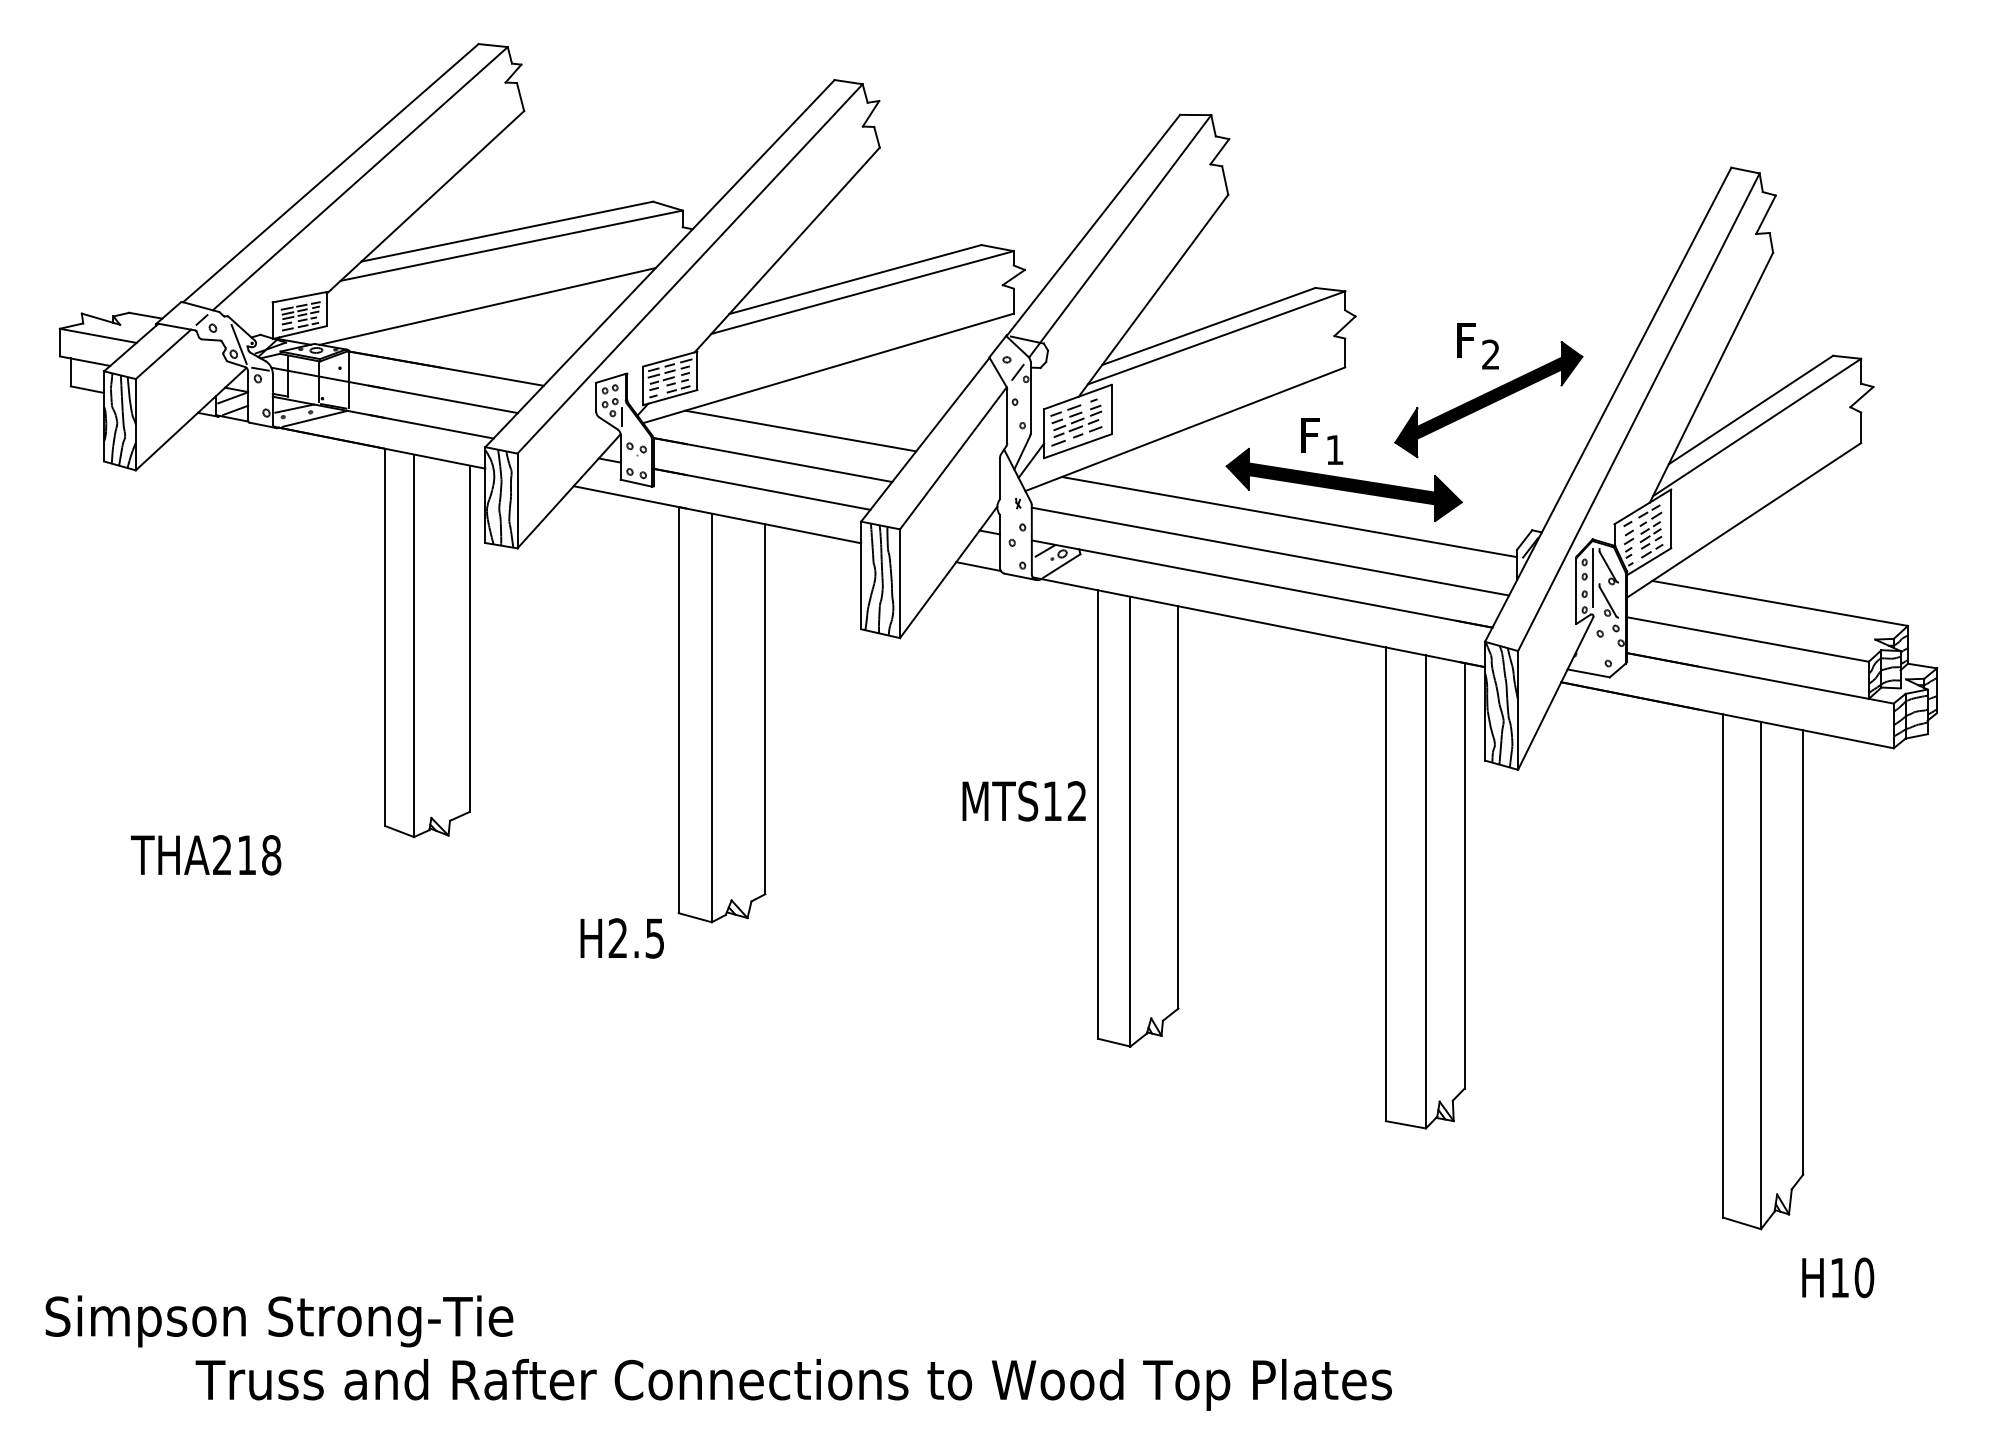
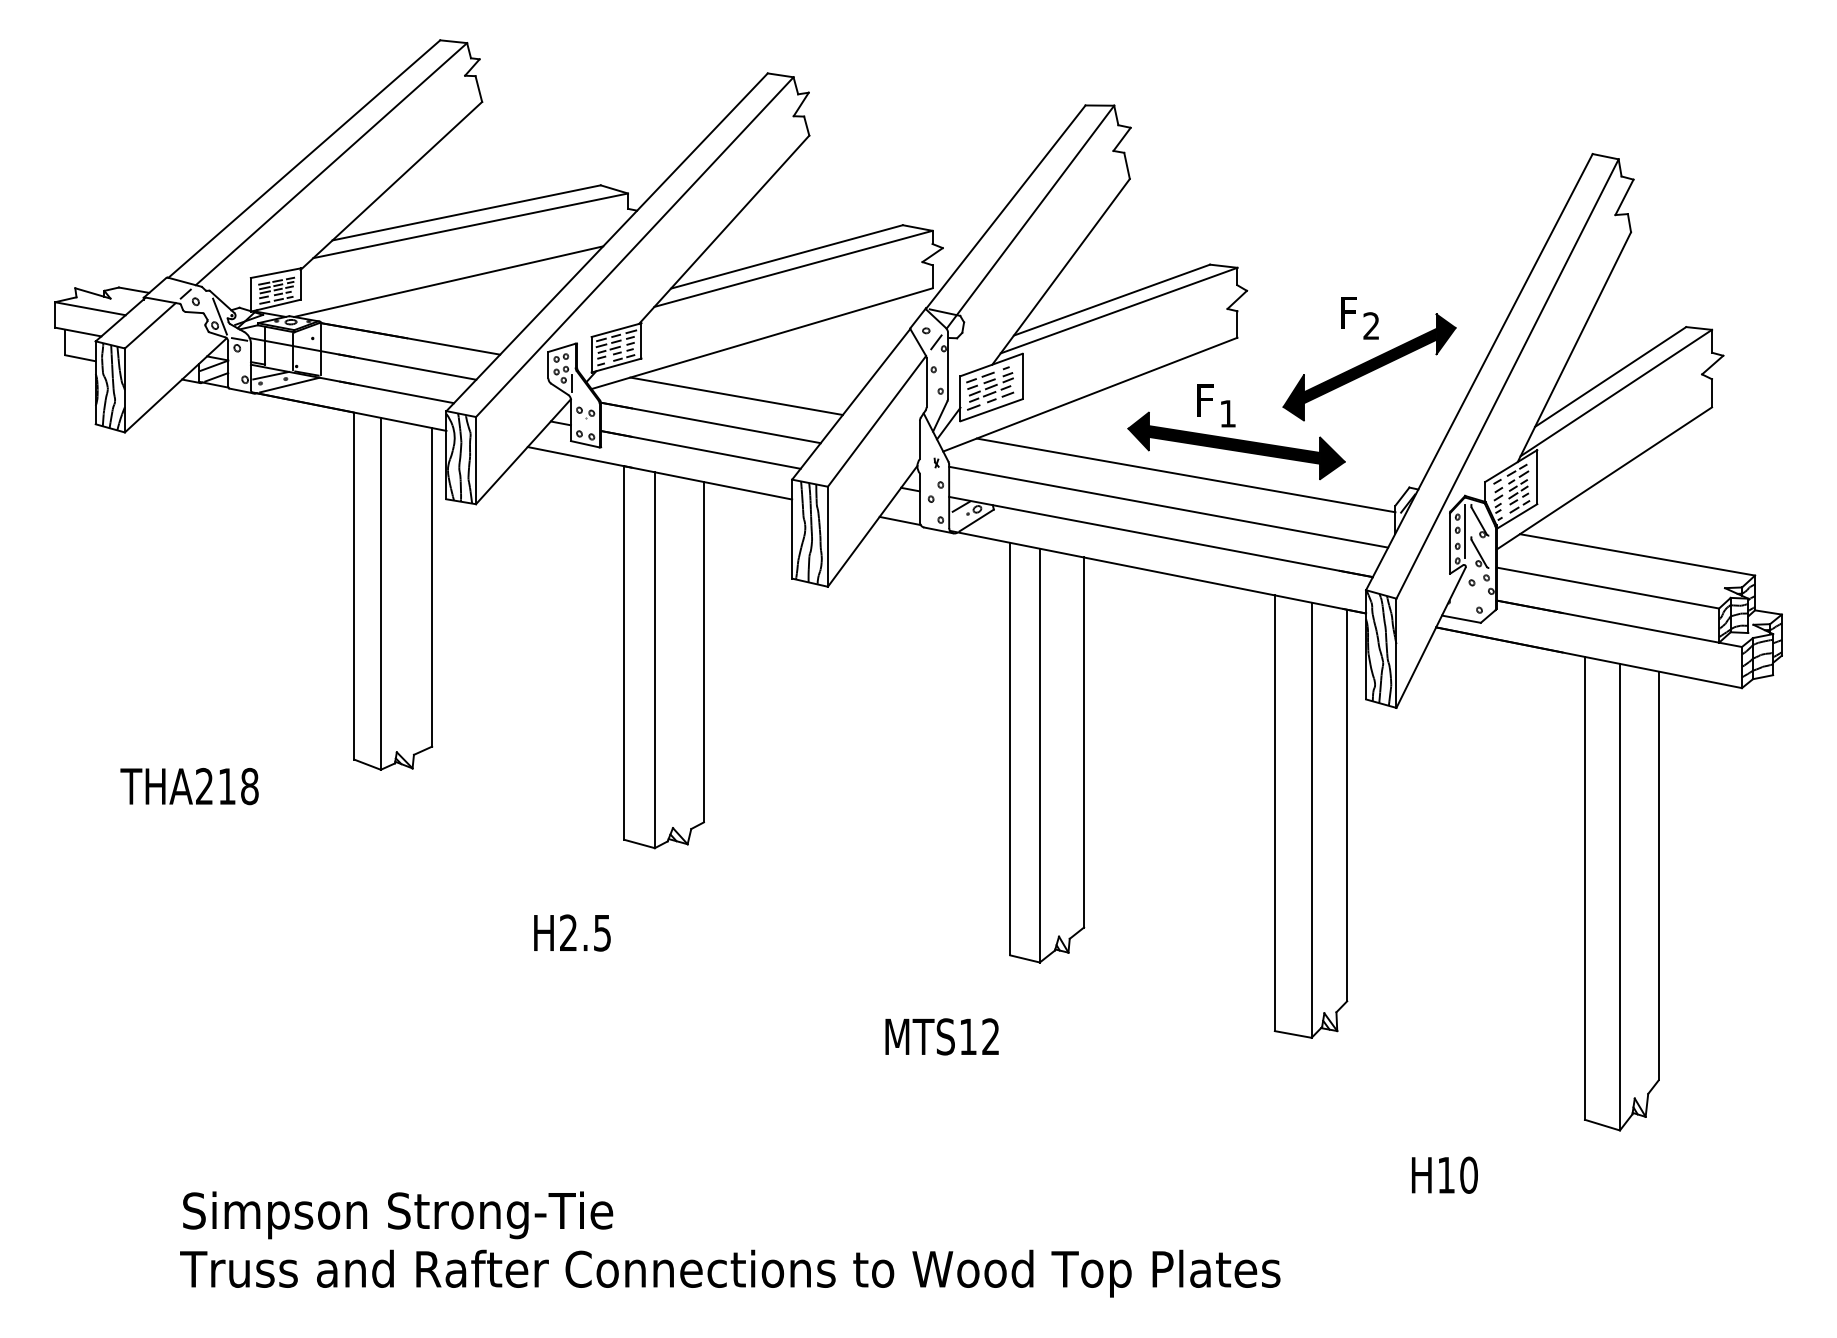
text: (1023, 800) -> (941, 1036), moved
text: (622, 937) -> (572, 932), moved
text: (1837, 1277) -> (1444, 1174), moved
text: (279, 1321) -> (398, 1215), moved

